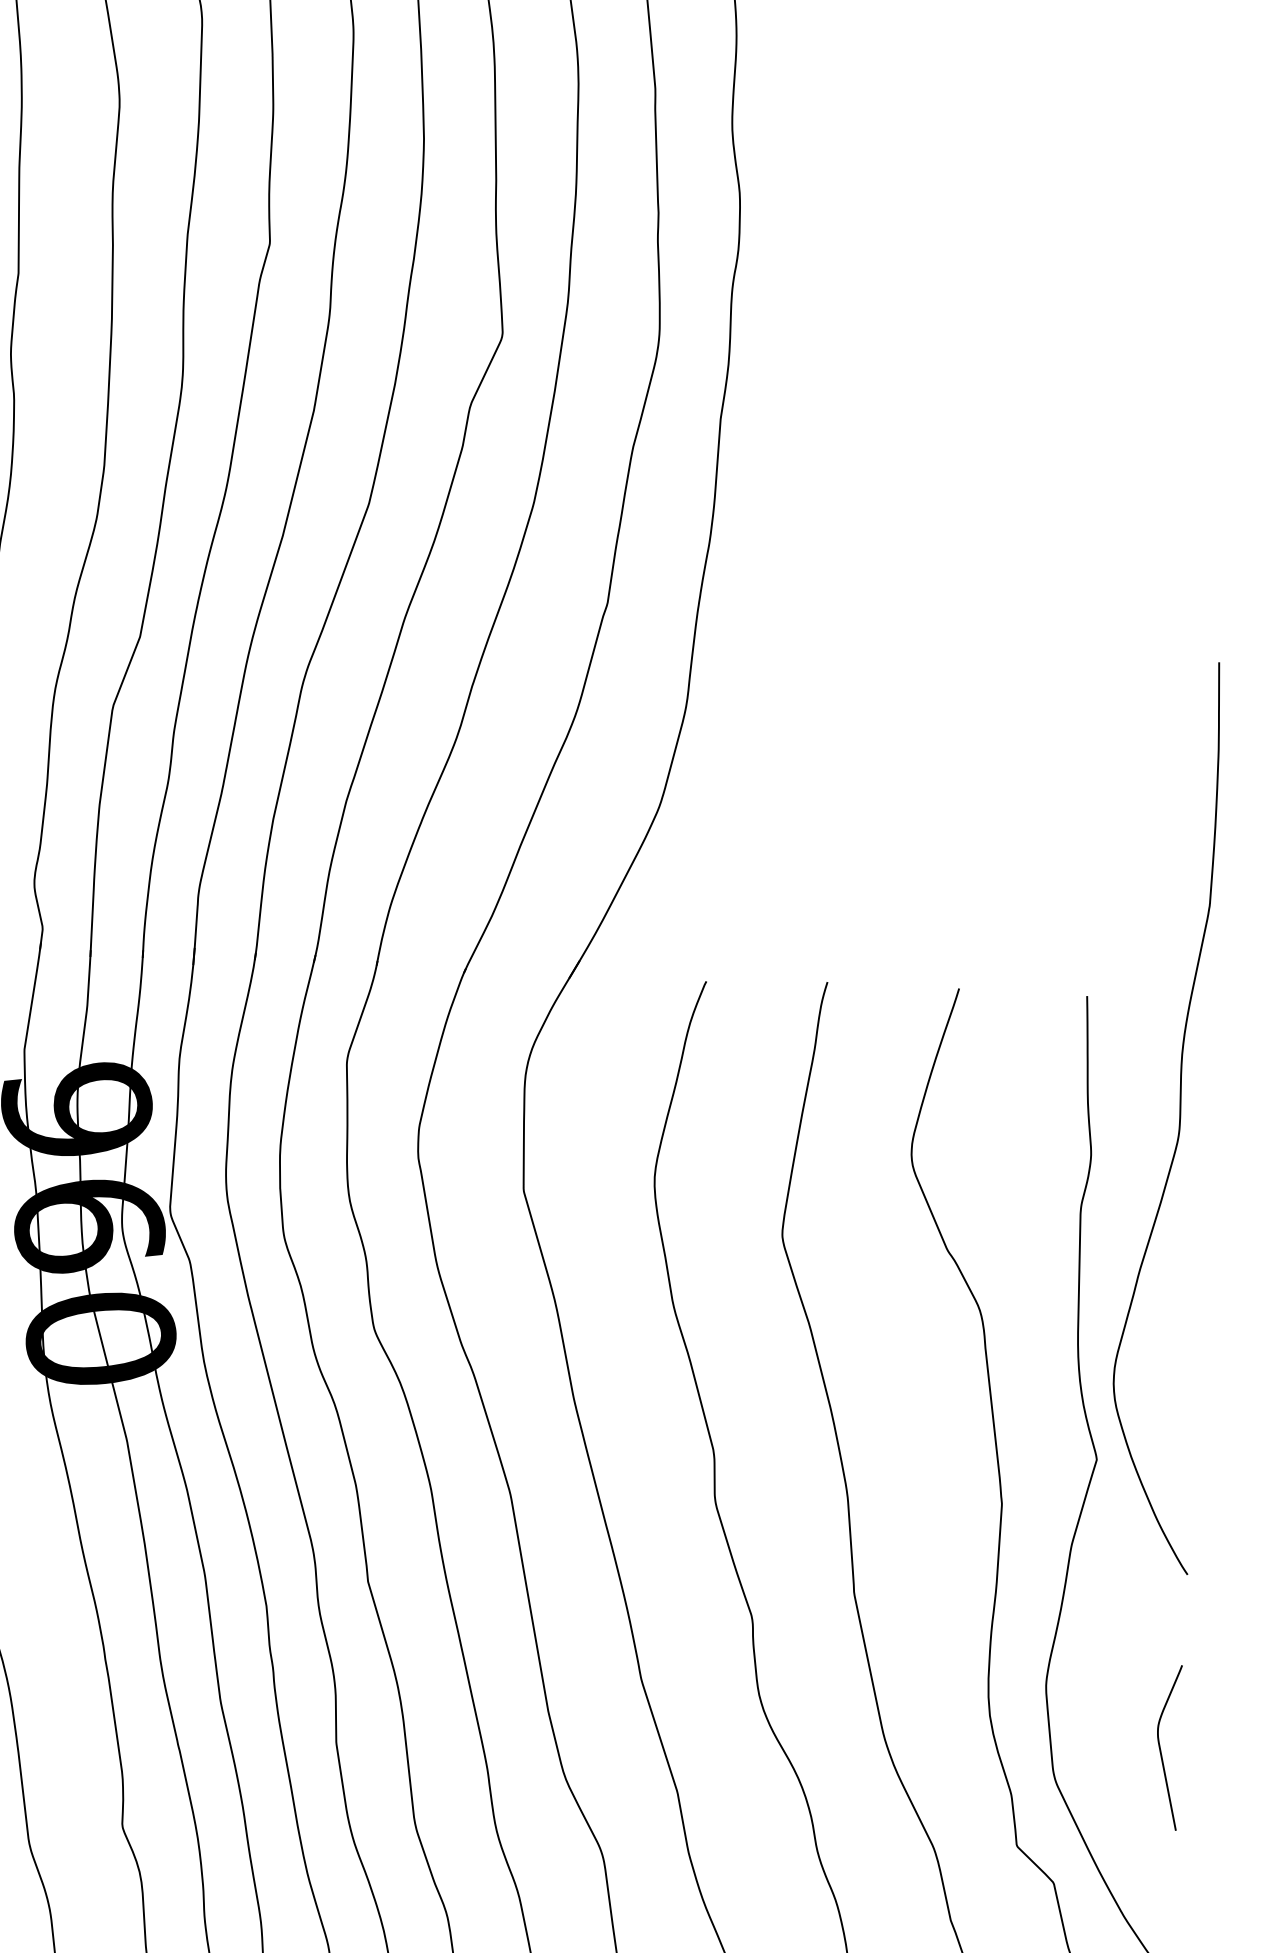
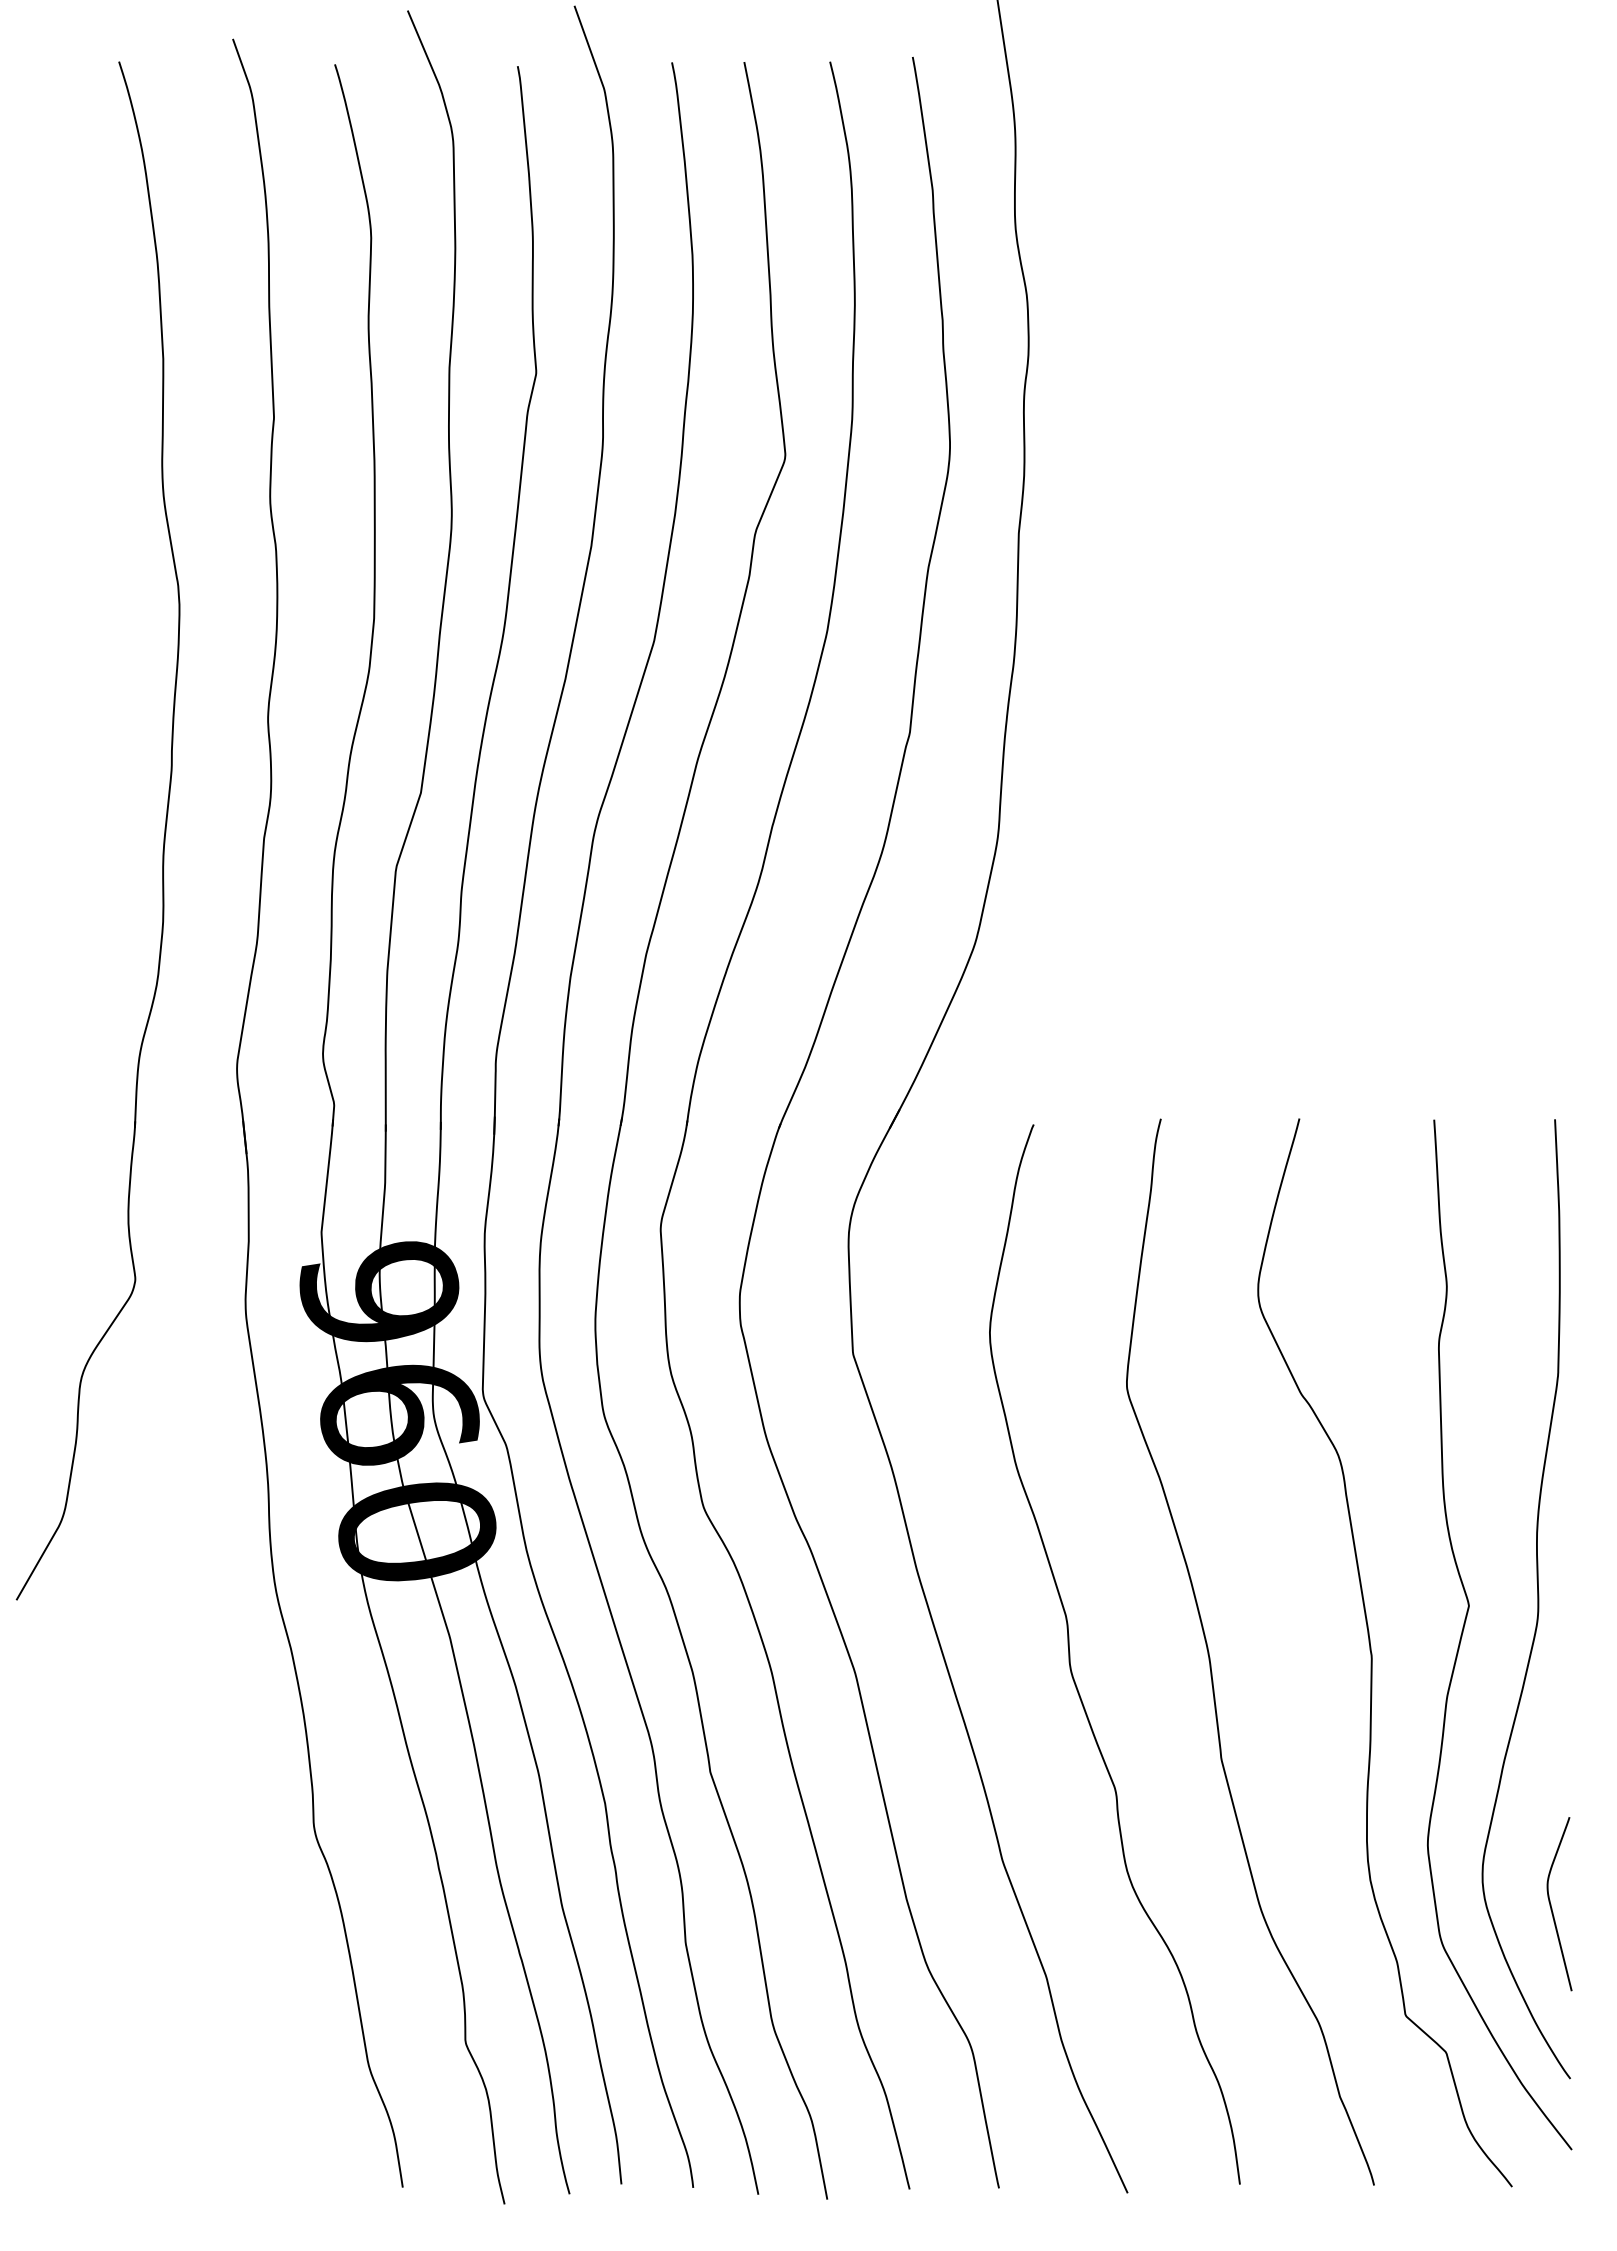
curve: (1179, 1117) -> (1537, 1599), moved

